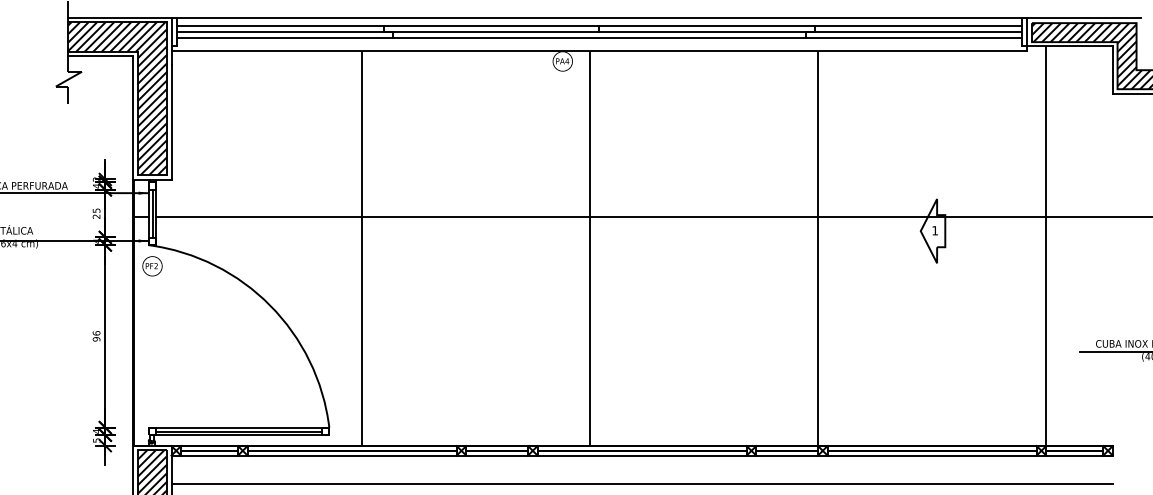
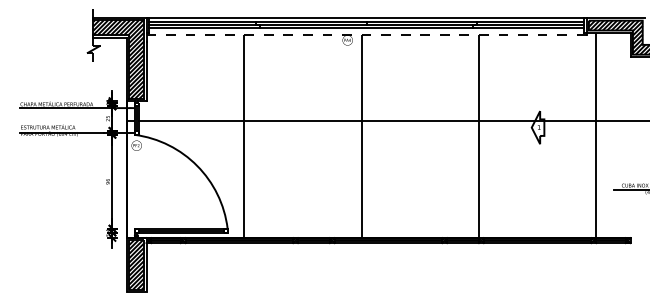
line: (599, 51) -> (366, 35), solid -> dashed
line: (642, 483) -> (388, 257), removed

